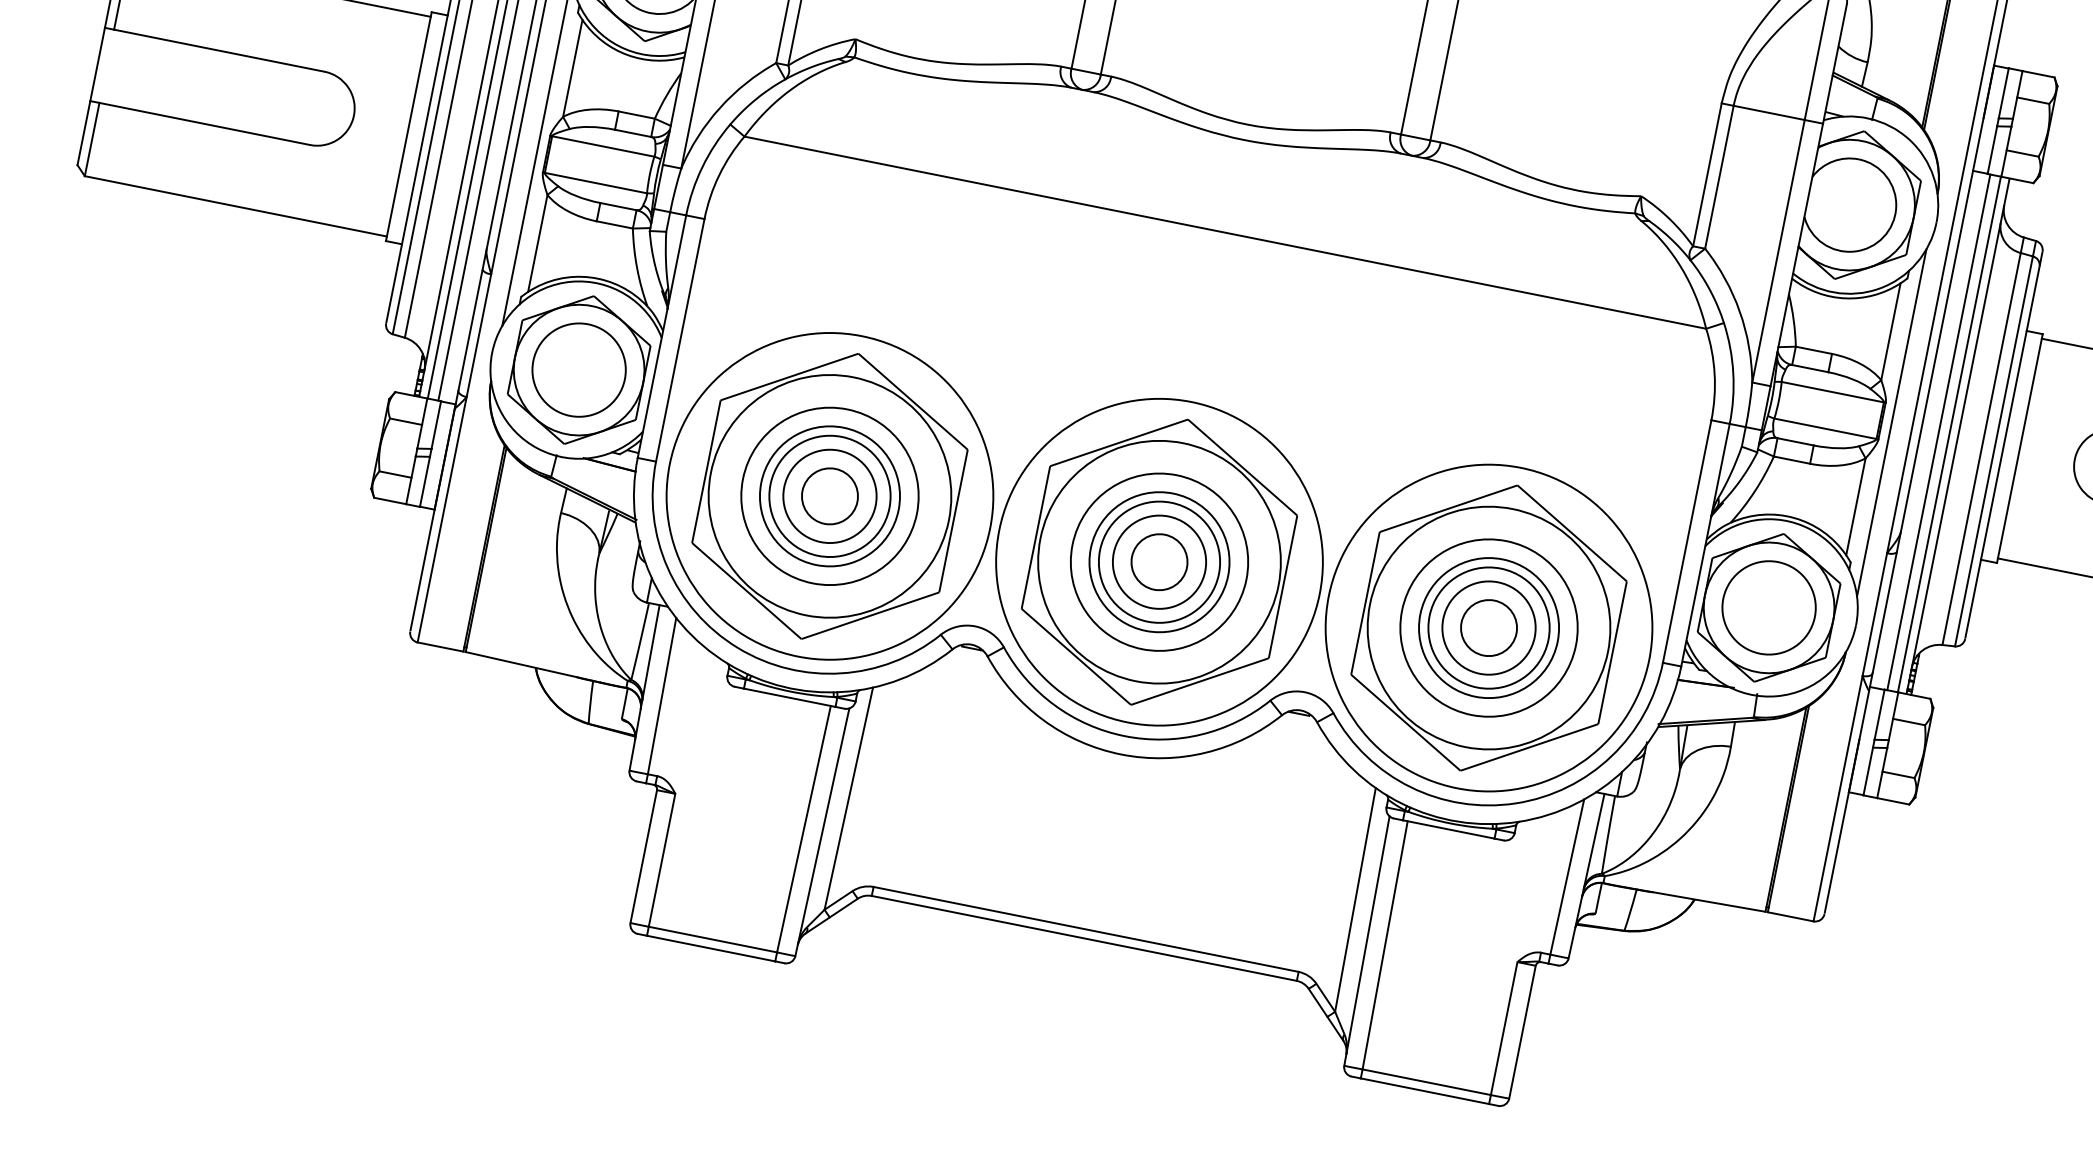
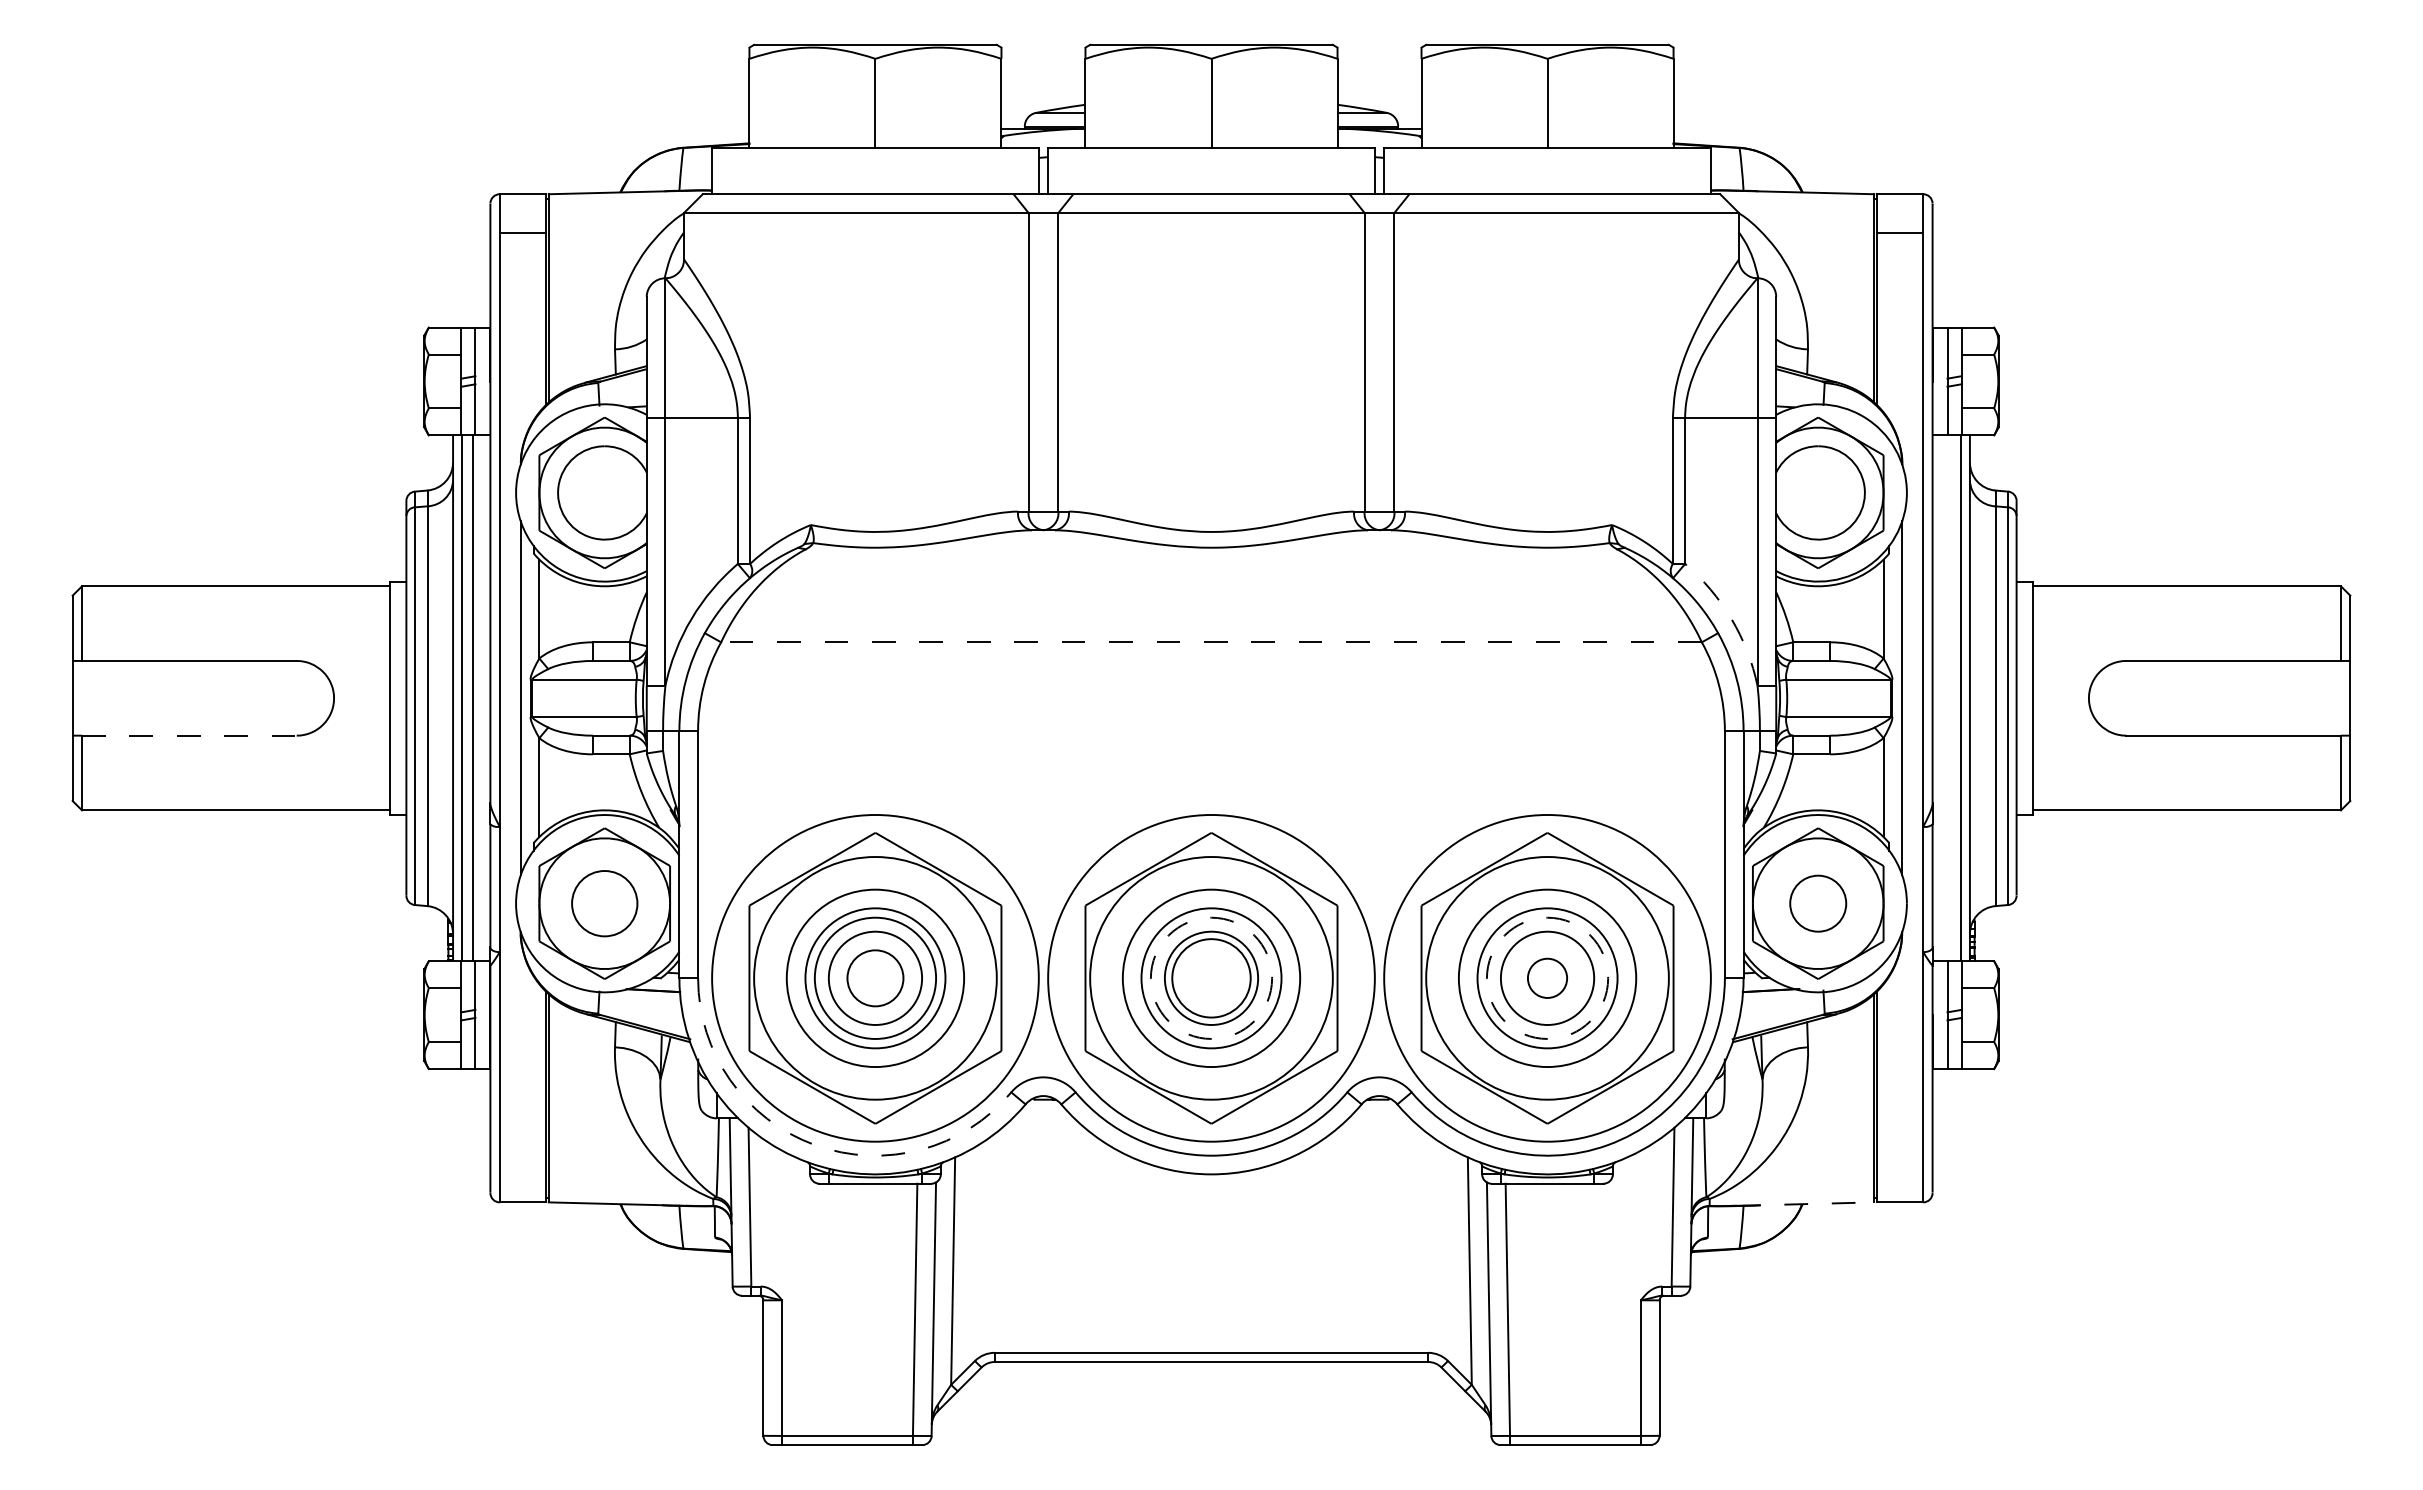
line: (204, 123) -> (189, 735), solid -> dashed
line: (1225, 232) -> (1211, 642), solid -> dashed
arc: (1739, 311) -> (1731, 618), solid -> dashed
circle: (578, 369) -> (604, 903), size x0.7
line: (1939, 432) -> (1950, 698), removed
circle: (1159, 561) -> (1211, 977), solid -> dashed
circle: (1159, 562) -> (1211, 978), size x1.4
circle: (1768, 607) -> (1817, 903), size x0.6
circle: (1489, 627) -> (1547, 977), solid -> dashed
circle: (1488, 628) -> (1547, 978), size x0.7
arc: (737, 648) -> (814, 1145), solid -> dashed
line: (1697, 900) -> (1805, 1204), solid -> dashed

